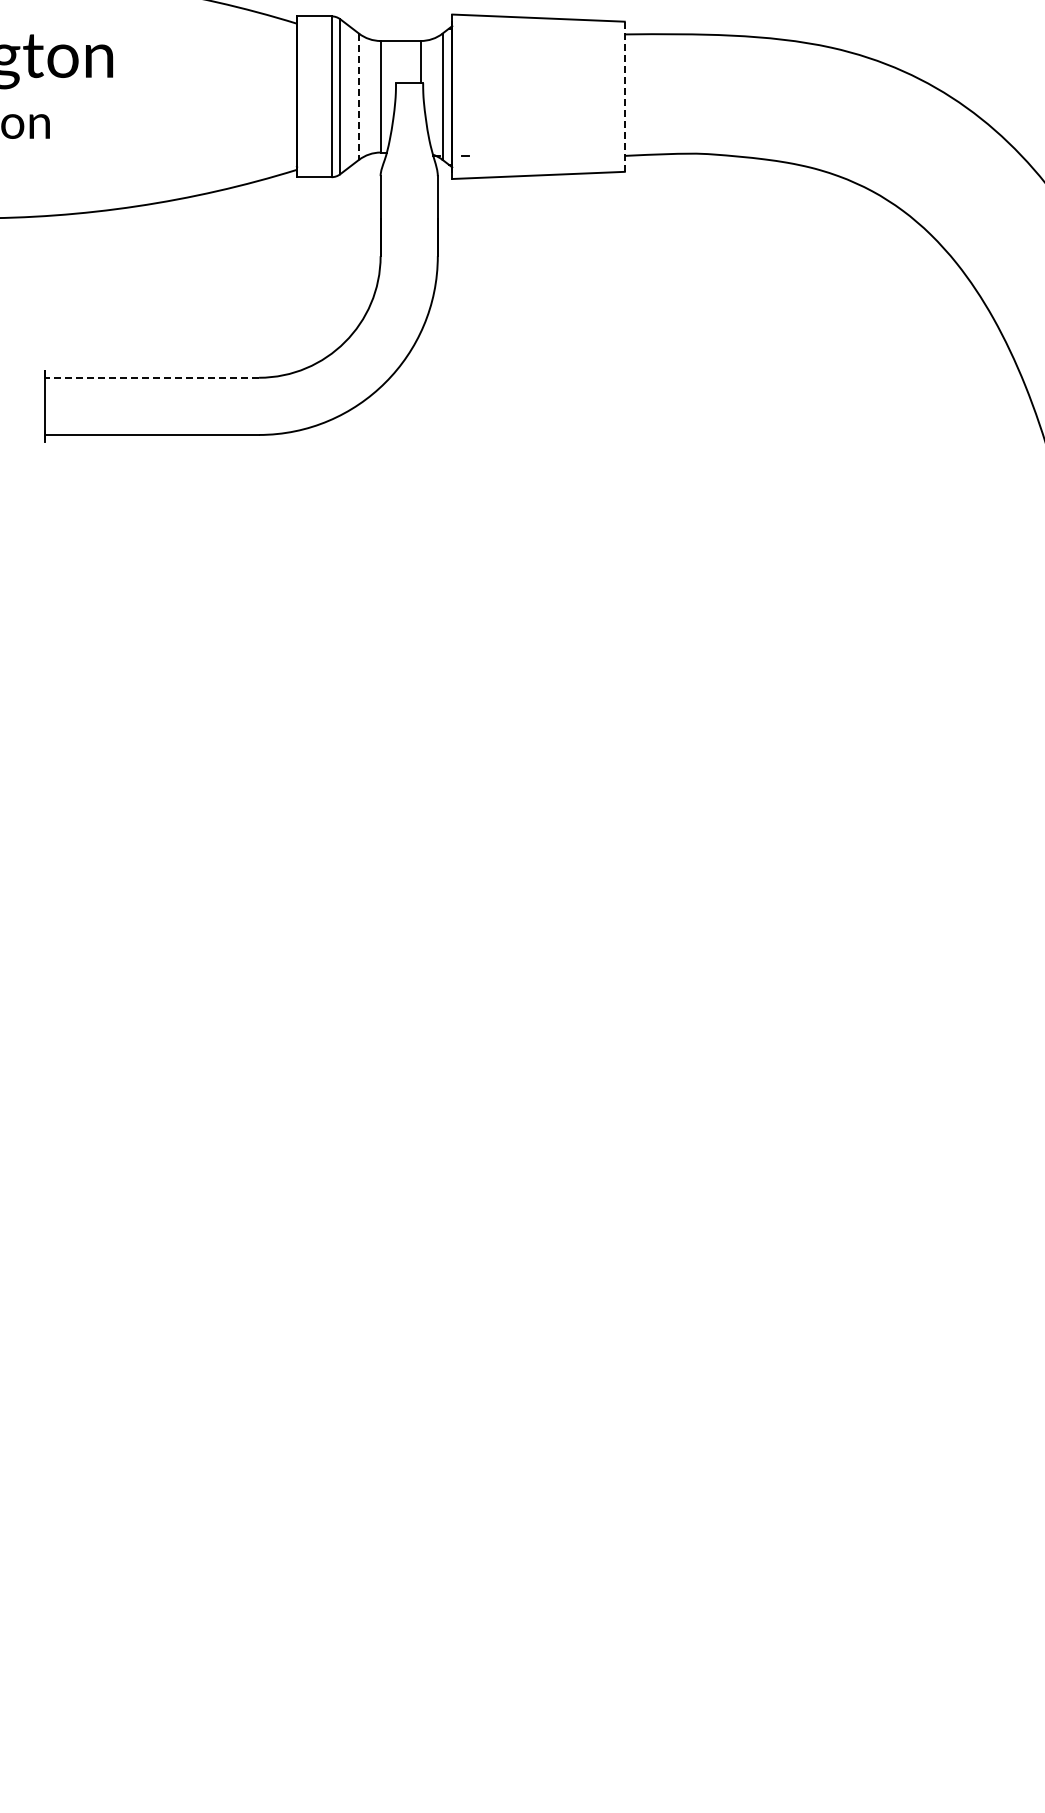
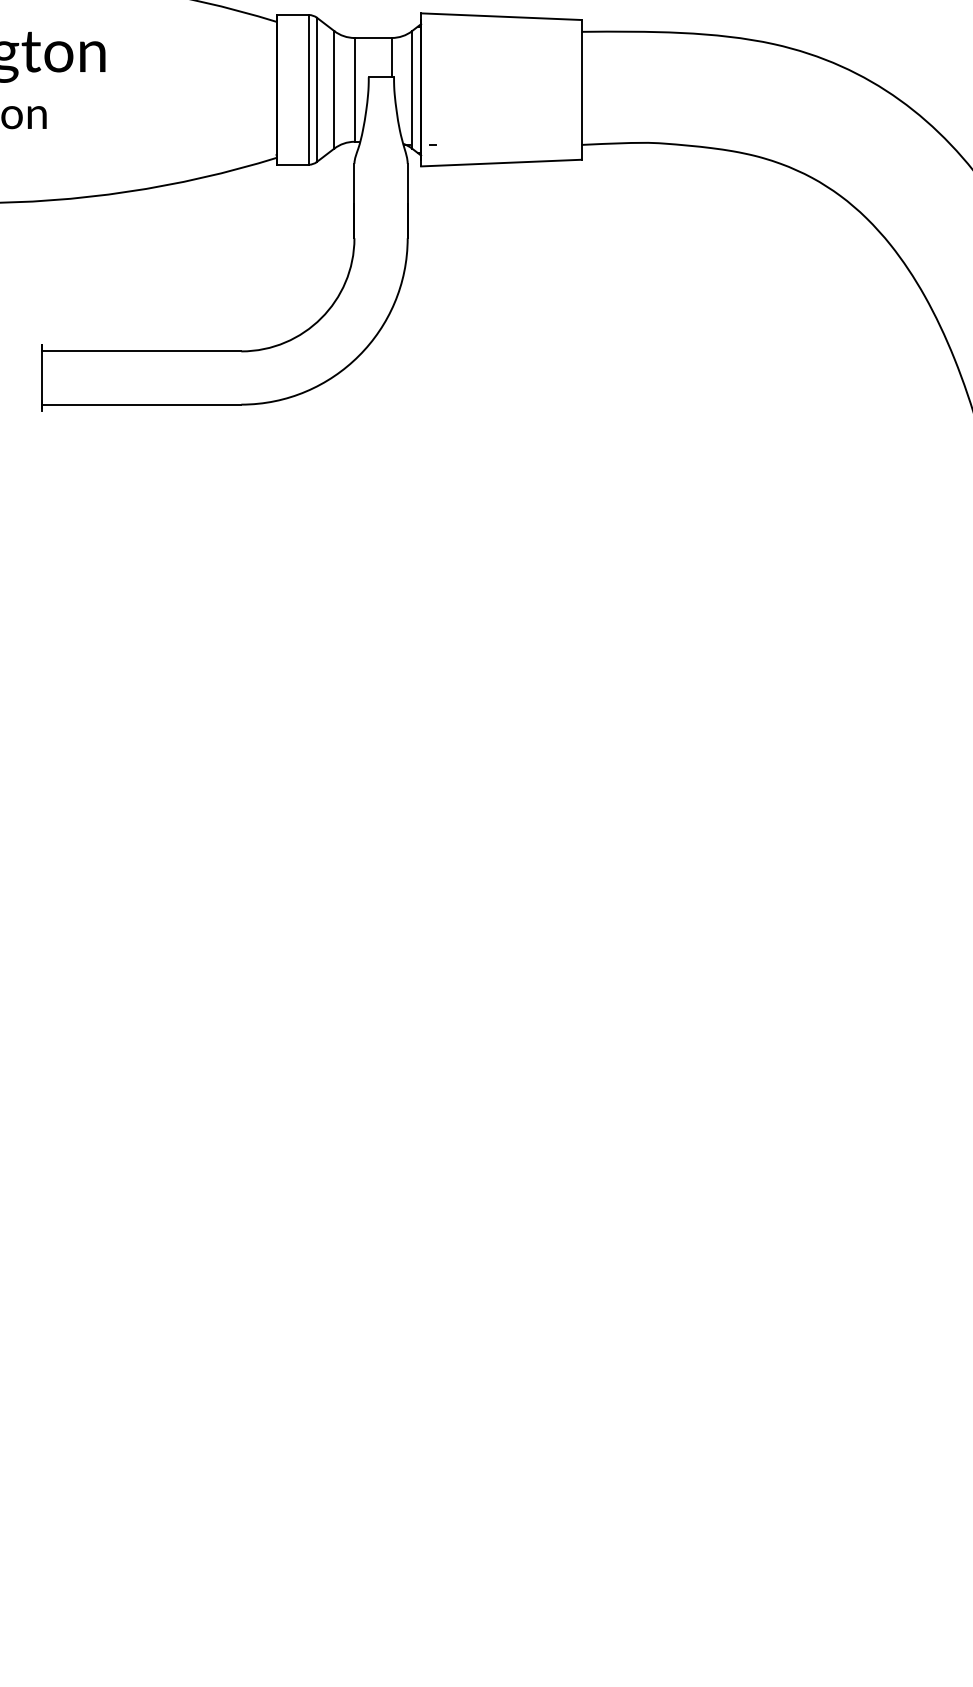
line: (624, 96) -> (581, 89), dashed -> solid
line: (358, 97) -> (333, 90), dashed -> solid
line: (151, 377) -> (141, 351), dashed -> solid

